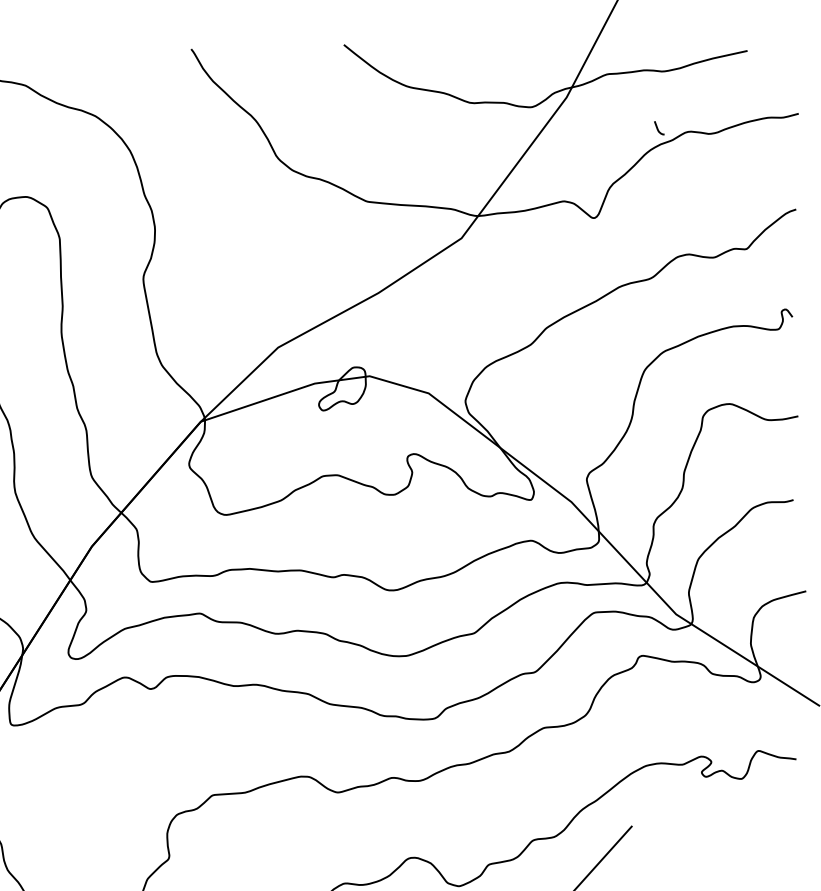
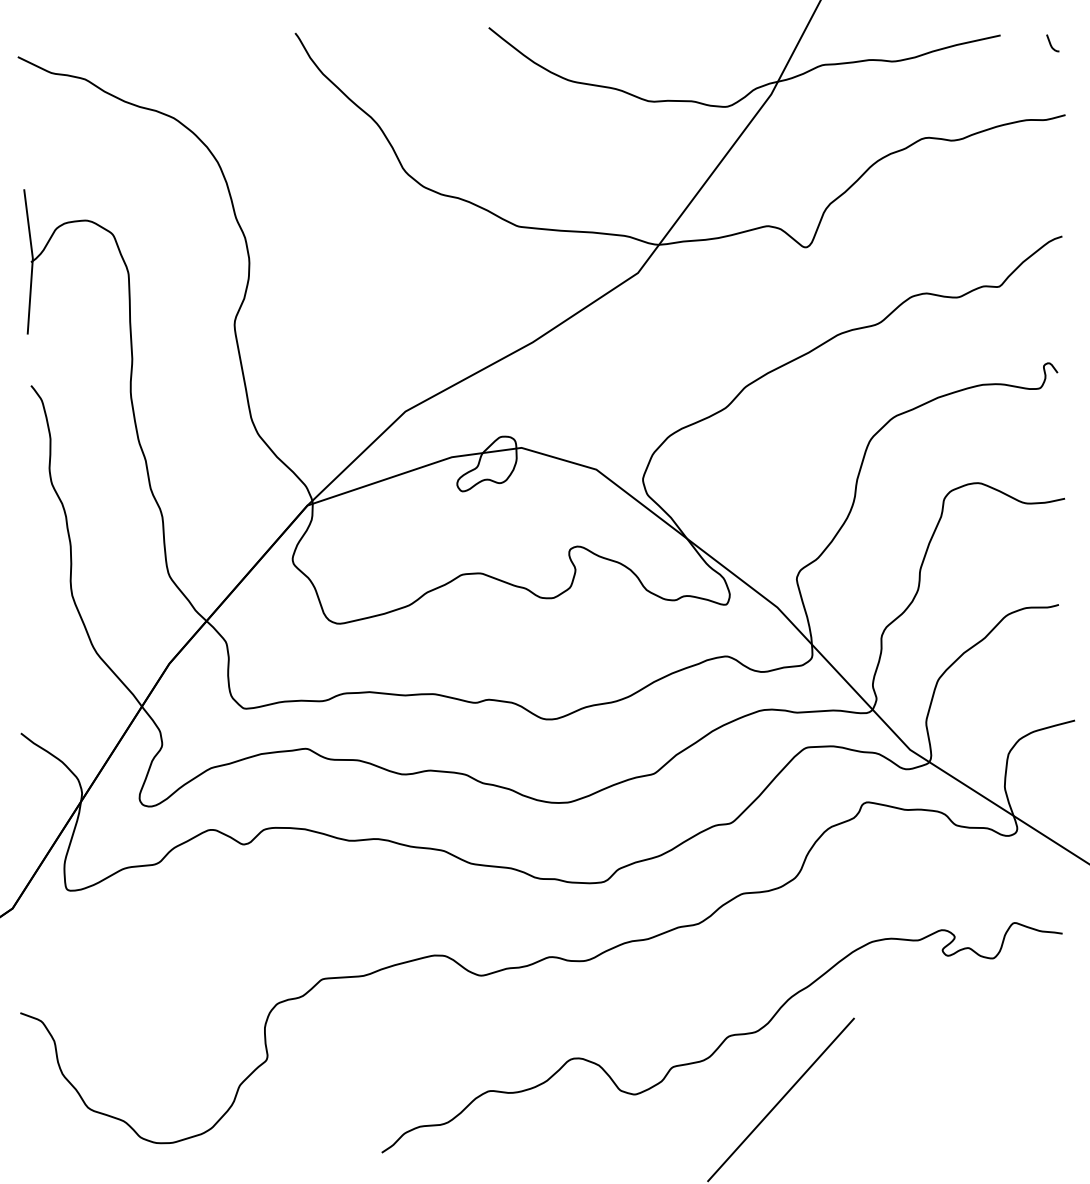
curve: (658, 128) -> (1051, 43), moved

